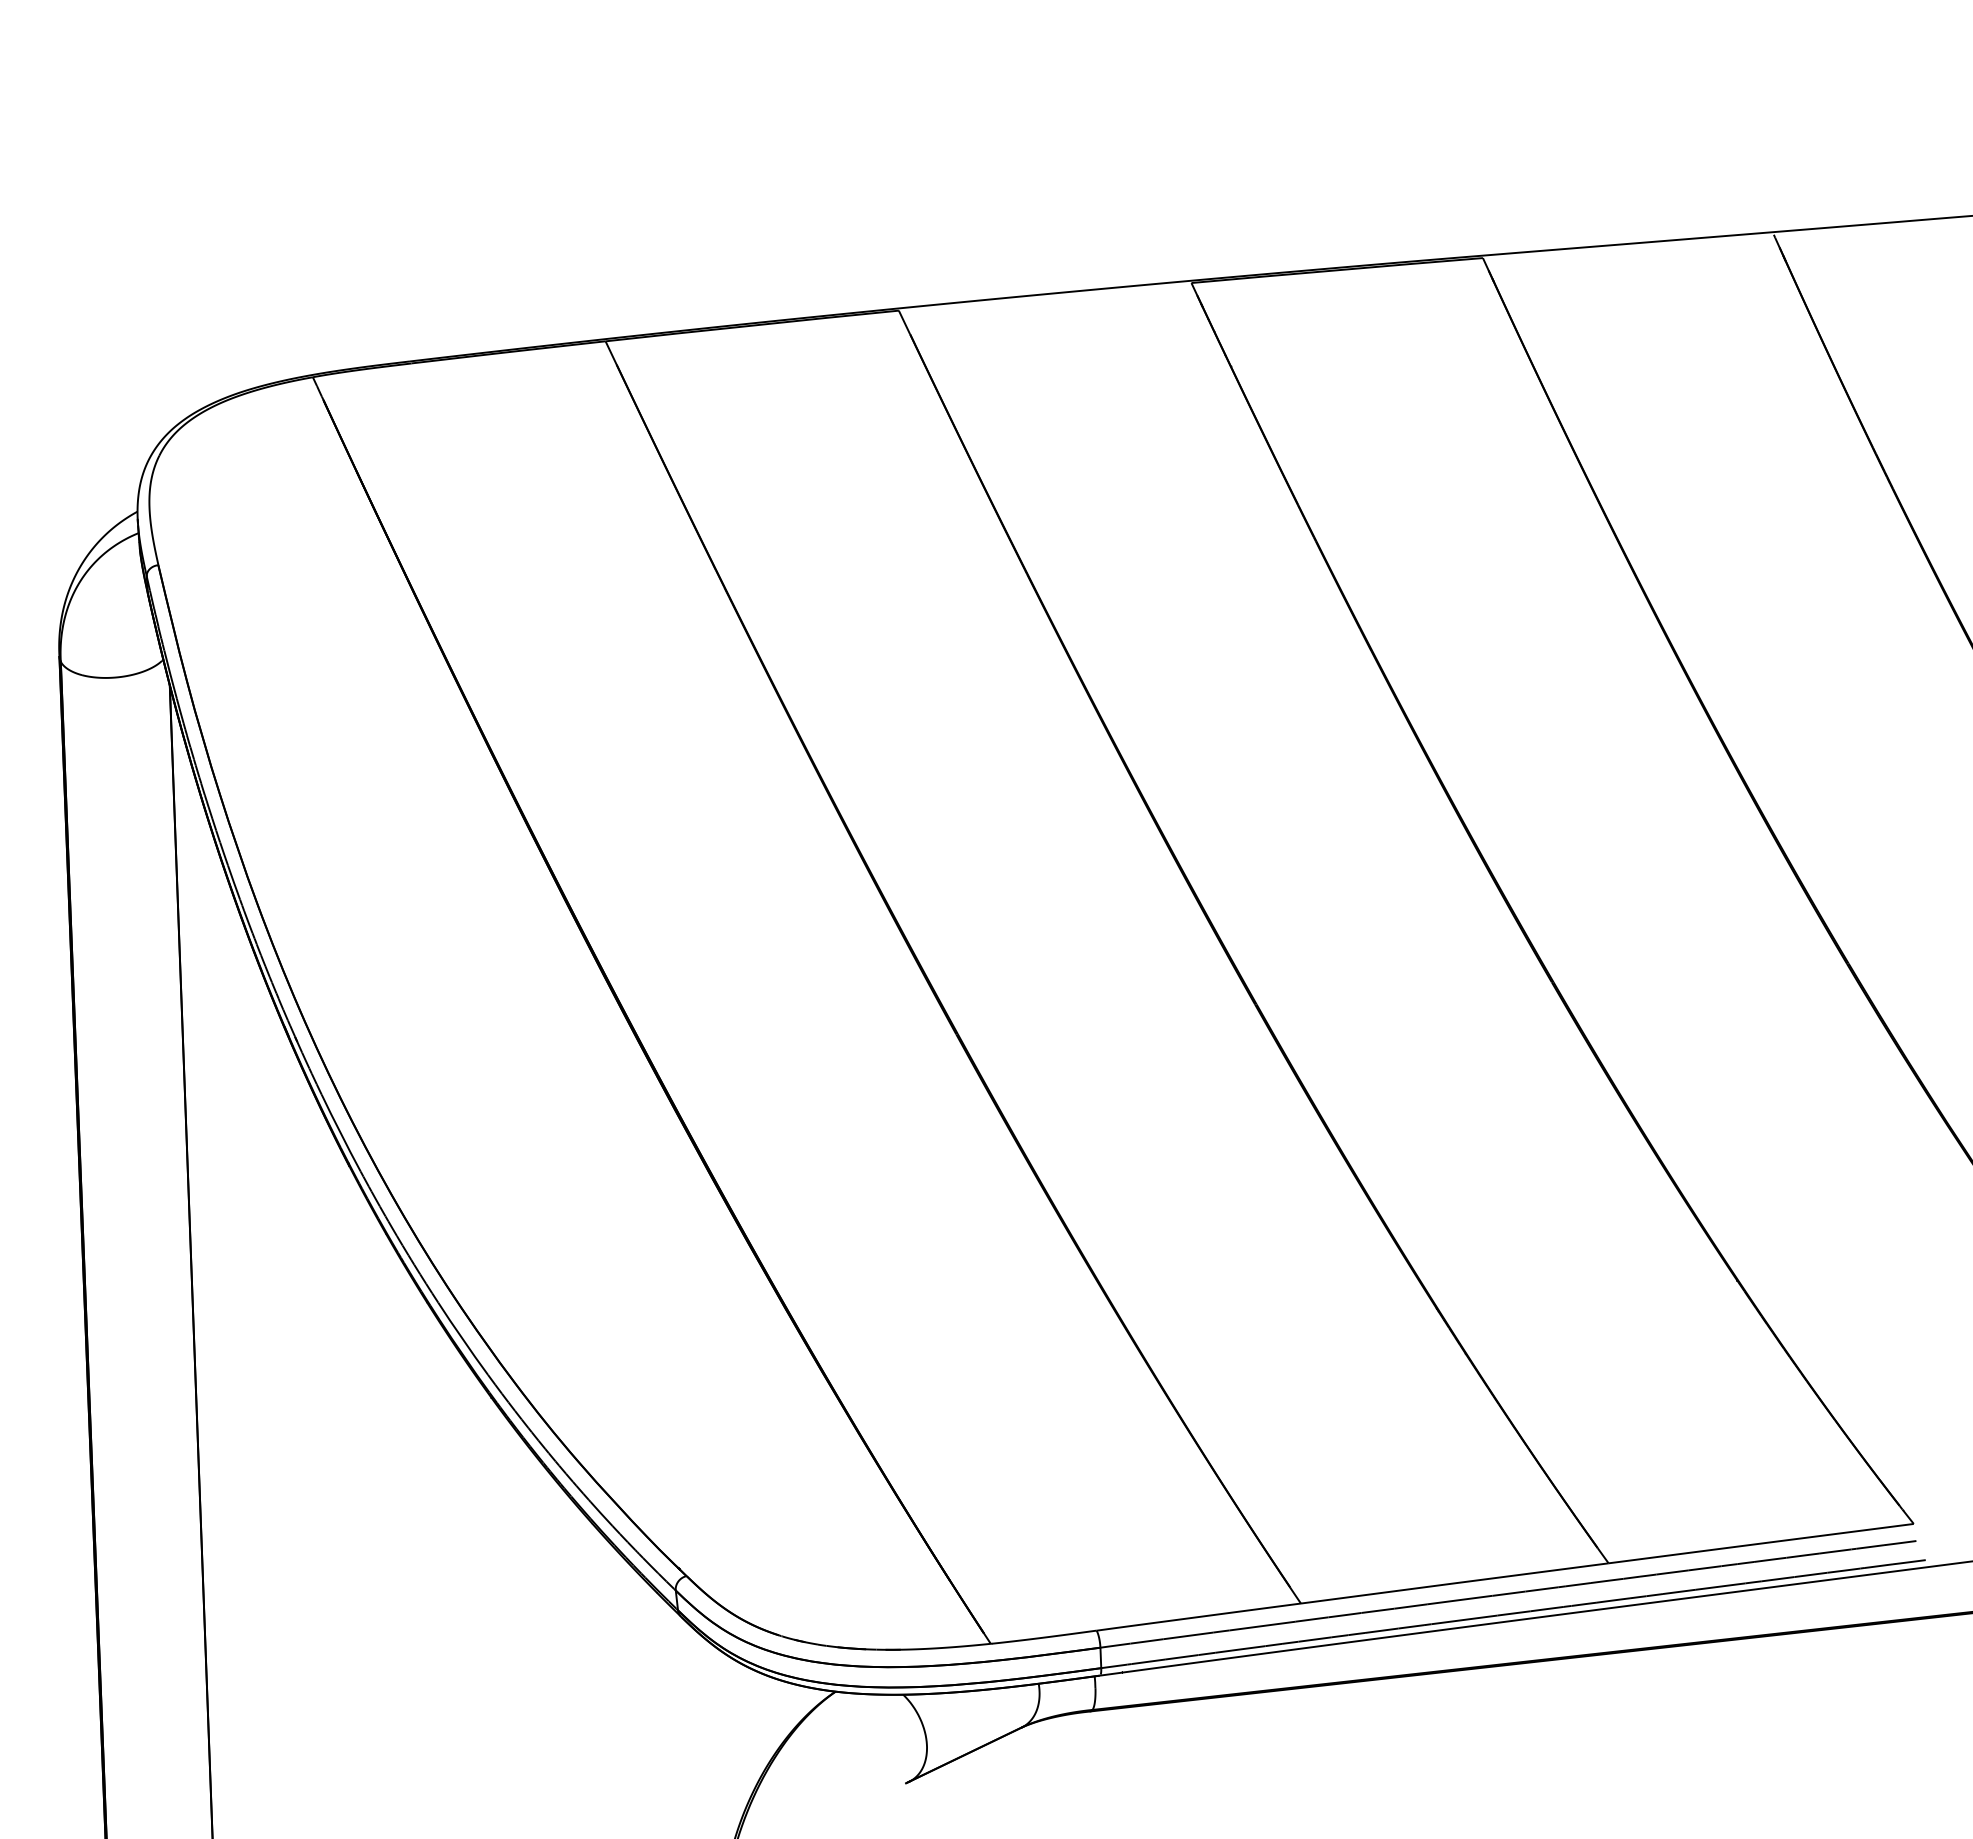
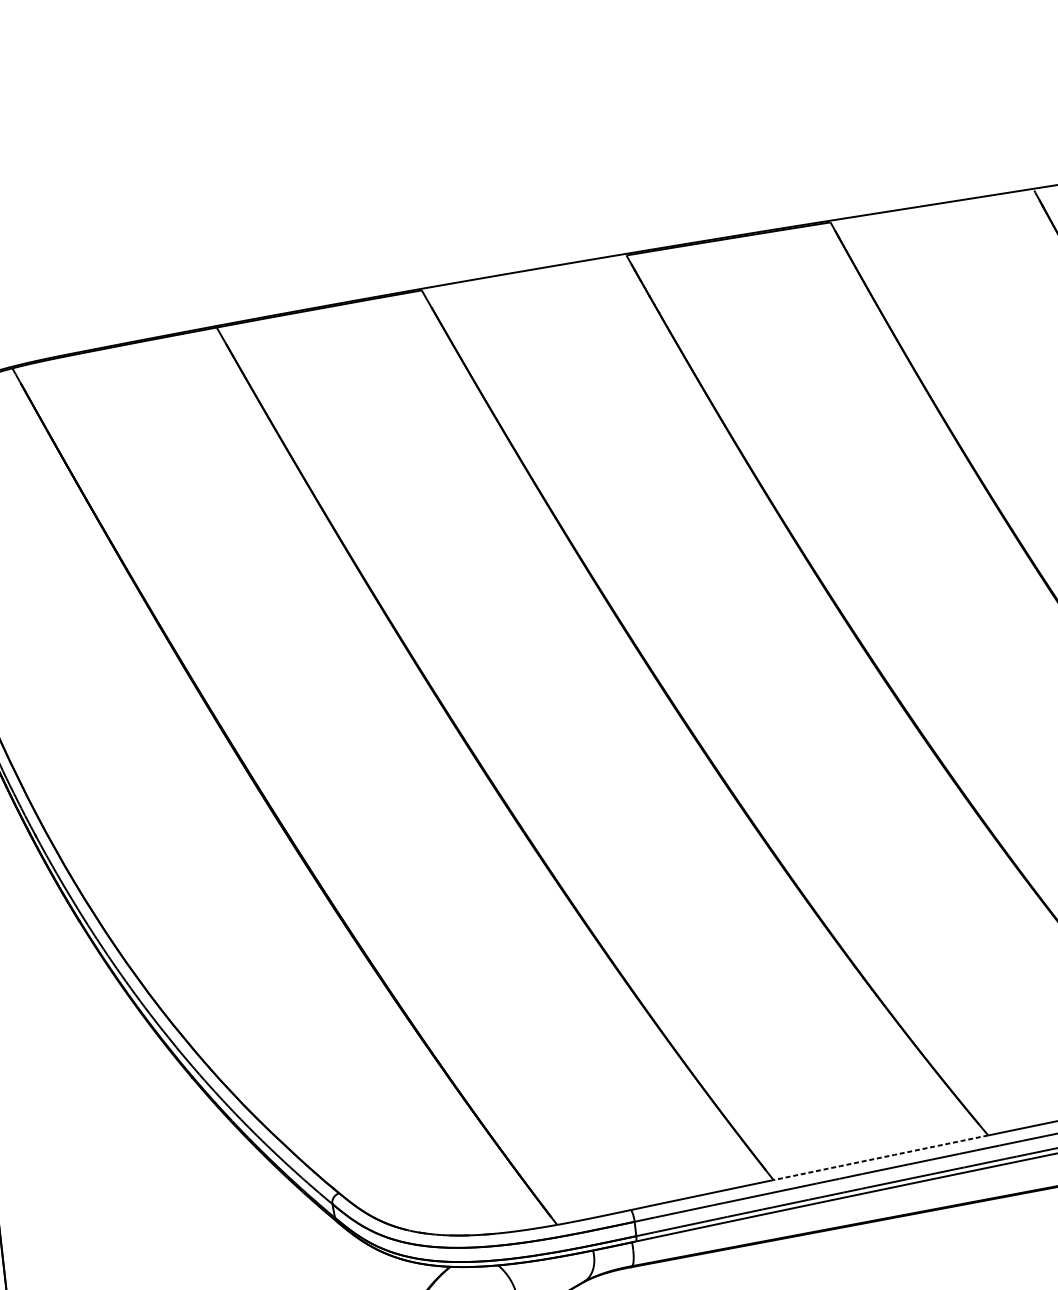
arc: (1454, 1583) -> (880, 1157), solid -> dashed

